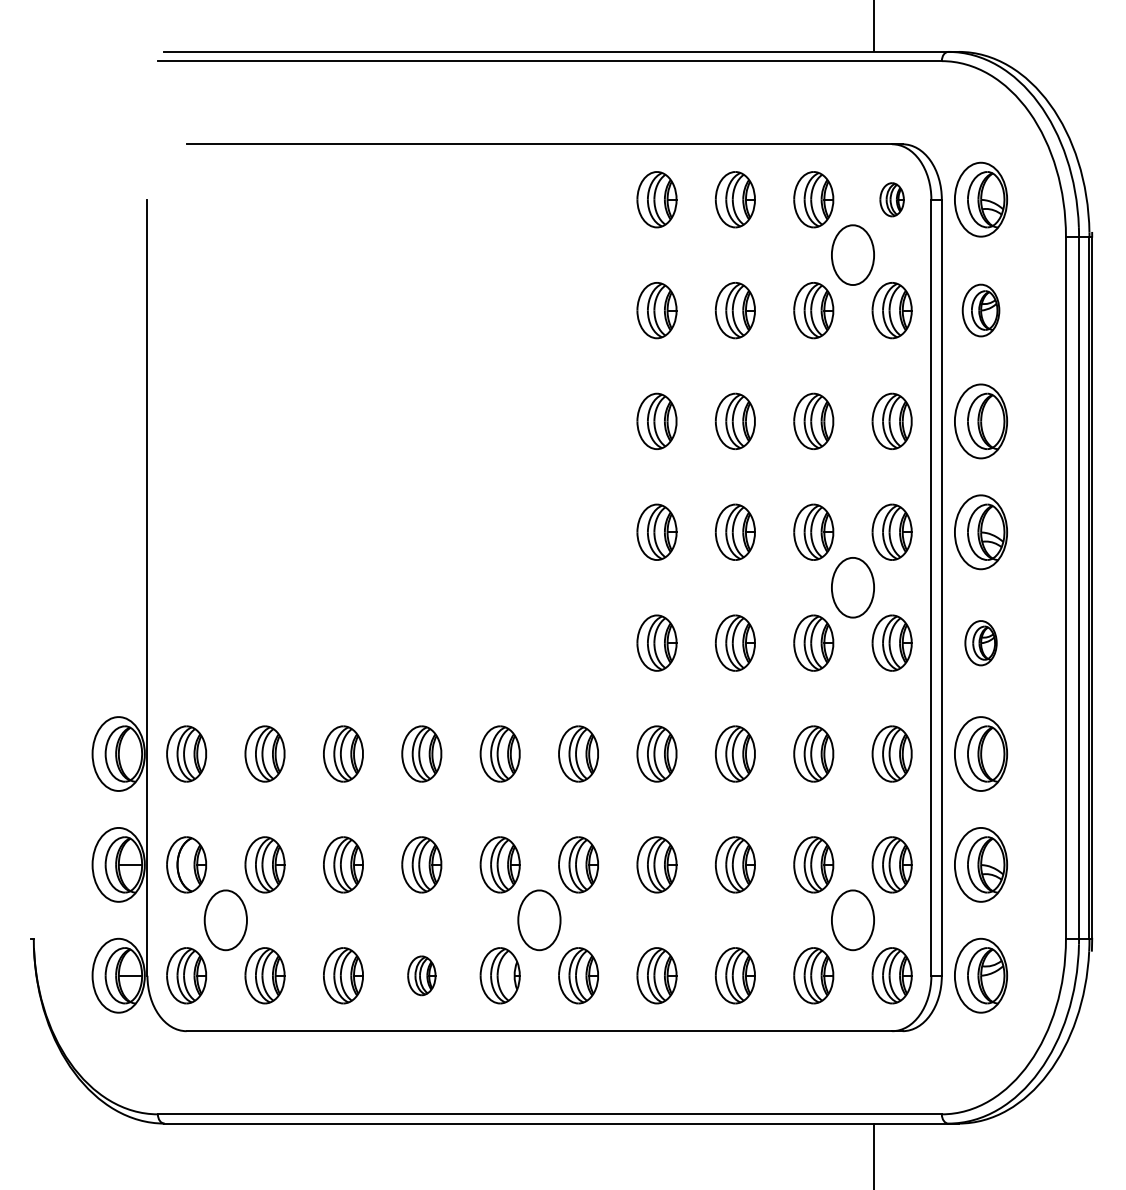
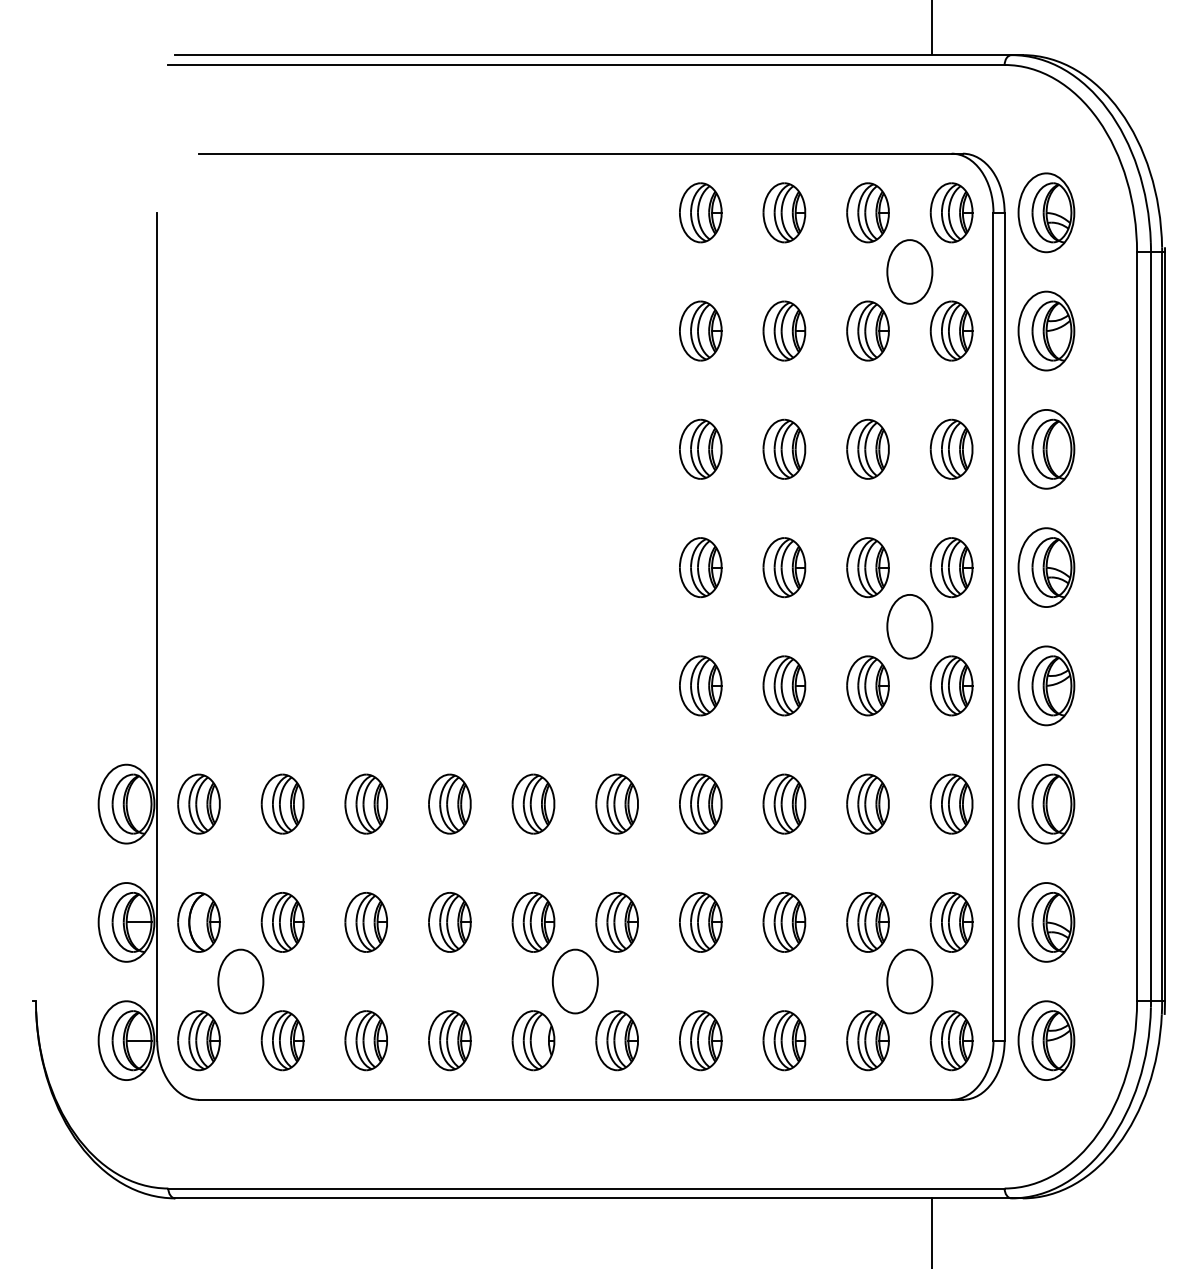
part: (892, 199) -> (951, 212), size x1.67
part: (981, 310) -> (1046, 330), size x1.43
part: (981, 642) -> (1046, 685), size x1.67
part: (421, 975) -> (449, 1040), size x1.43

